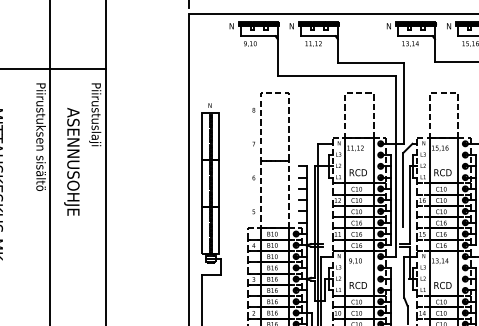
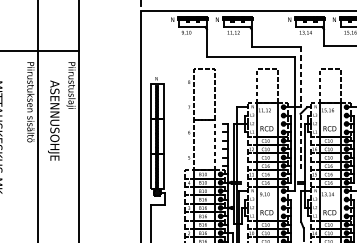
line: (404, 103) -> (301, 77), solid -> dashed
line: (403, 189) -> (300, 141), solid -> dashed

